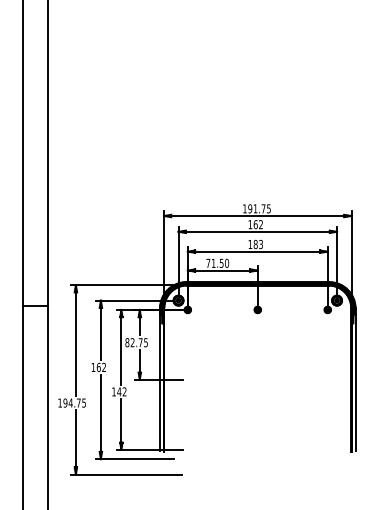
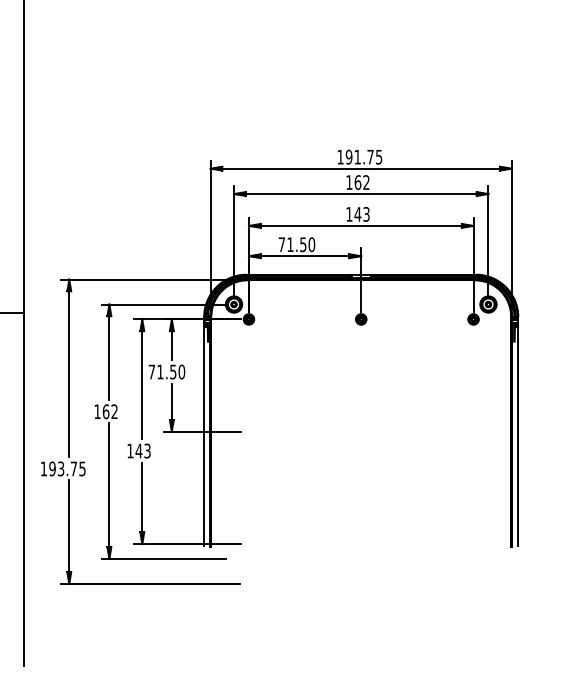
text: (255, 244) -> (357, 214), 183 -> 143
text: (136, 342) -> (166, 371), 82.75 -> 71.50
text: (124, 392) -> (147, 451), 142 -> 143
text: (70, 402) -> (60, 468), 194.75 -> 193.75

